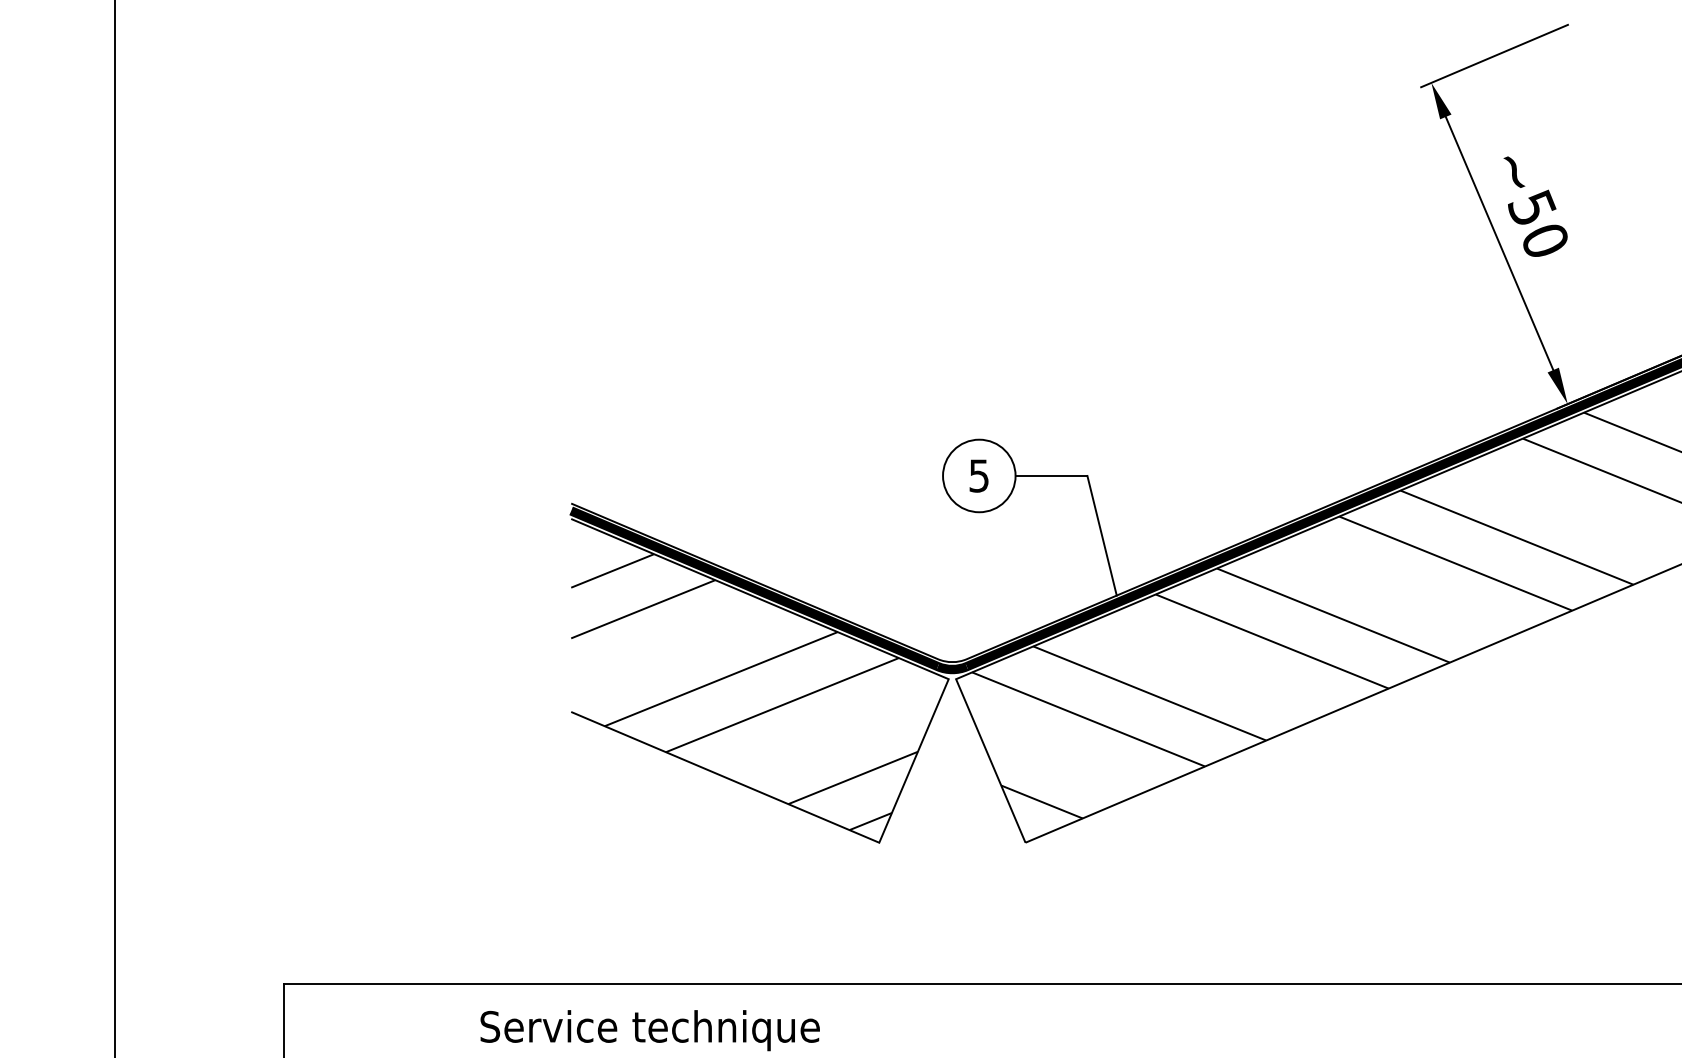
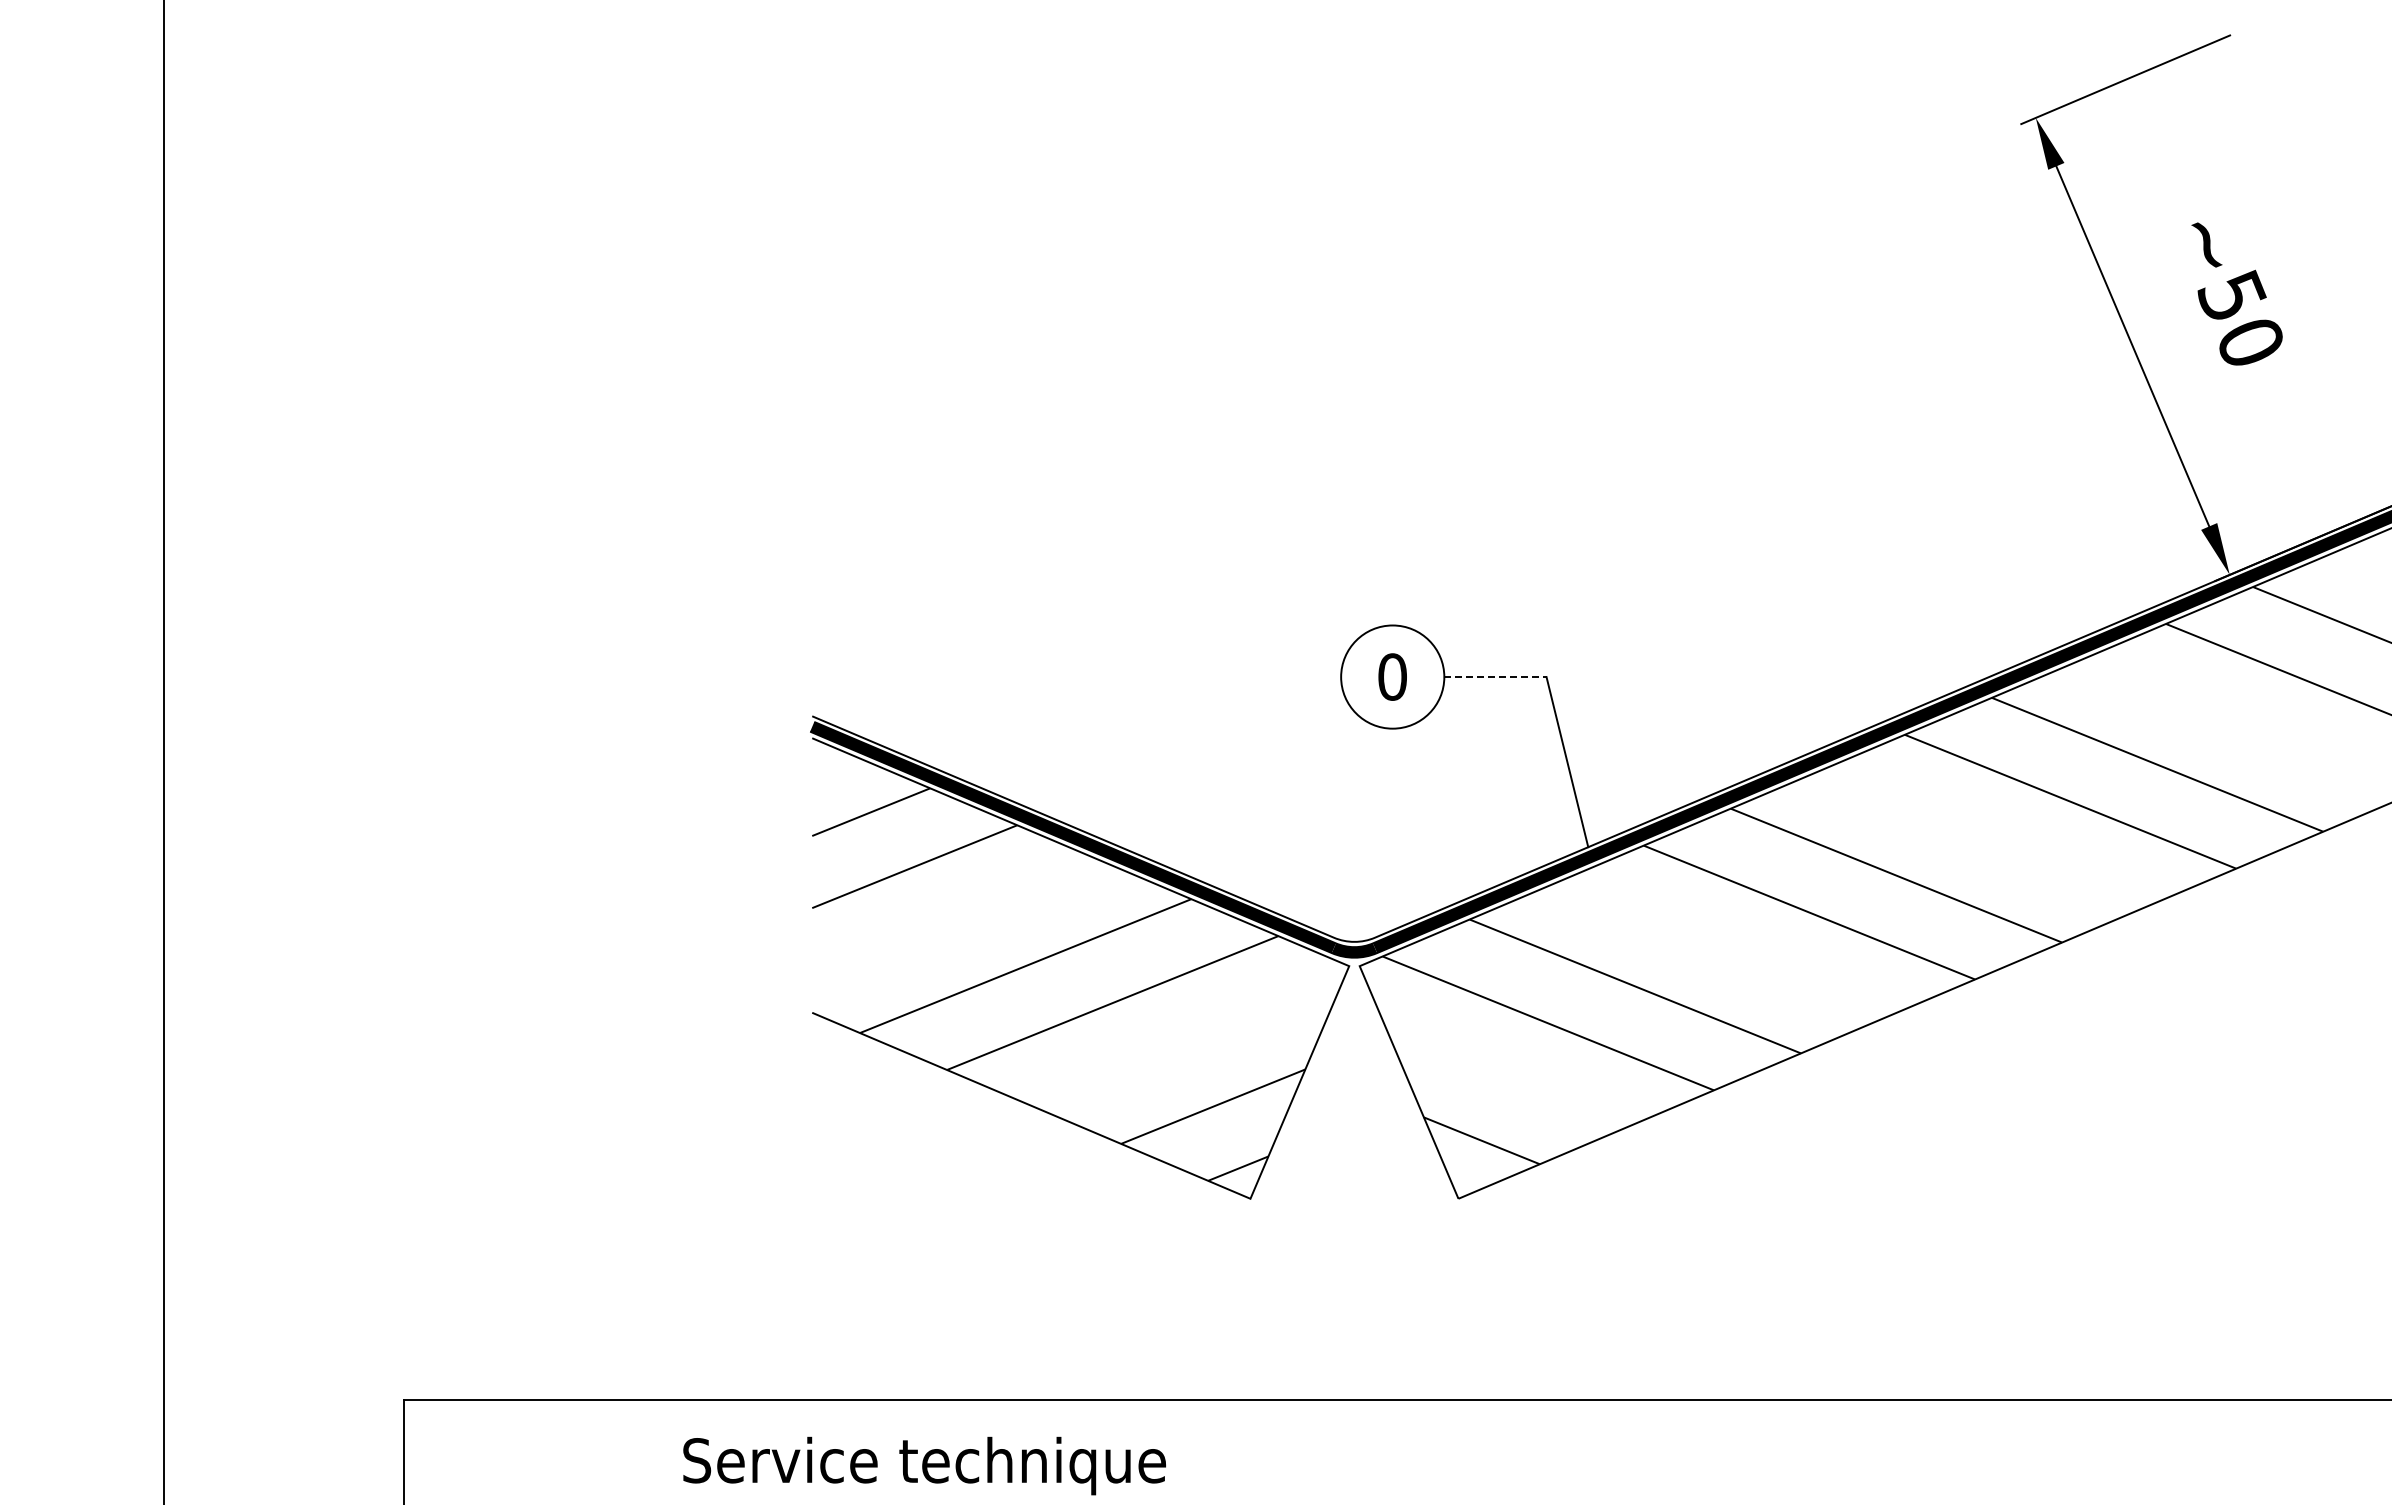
text: (1535, 206) -> (2236, 293), moved
text: (979, 475) -> (1392, 676), 5 -> 0
line: (1051, 476) -> (1495, 677), solid -> dashed

